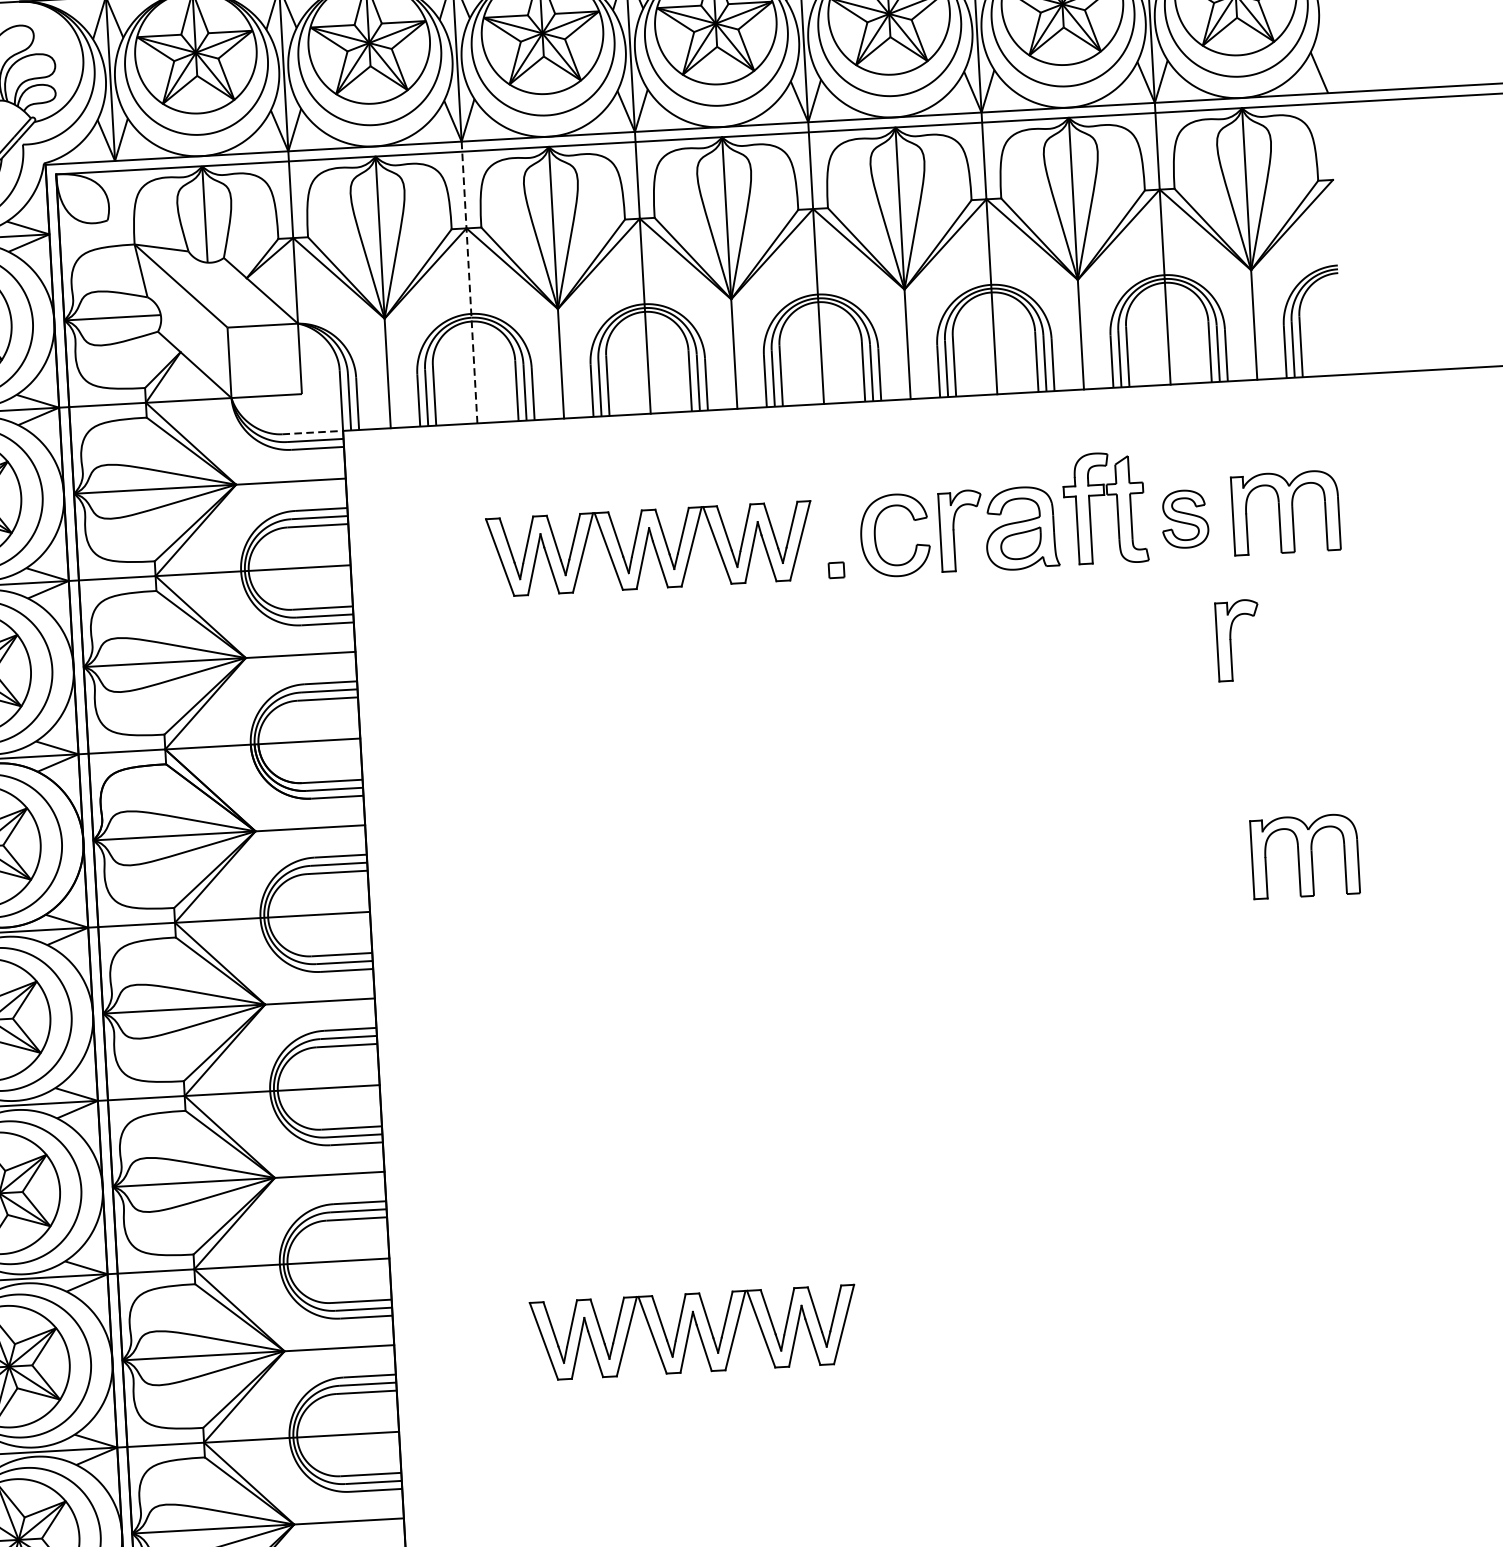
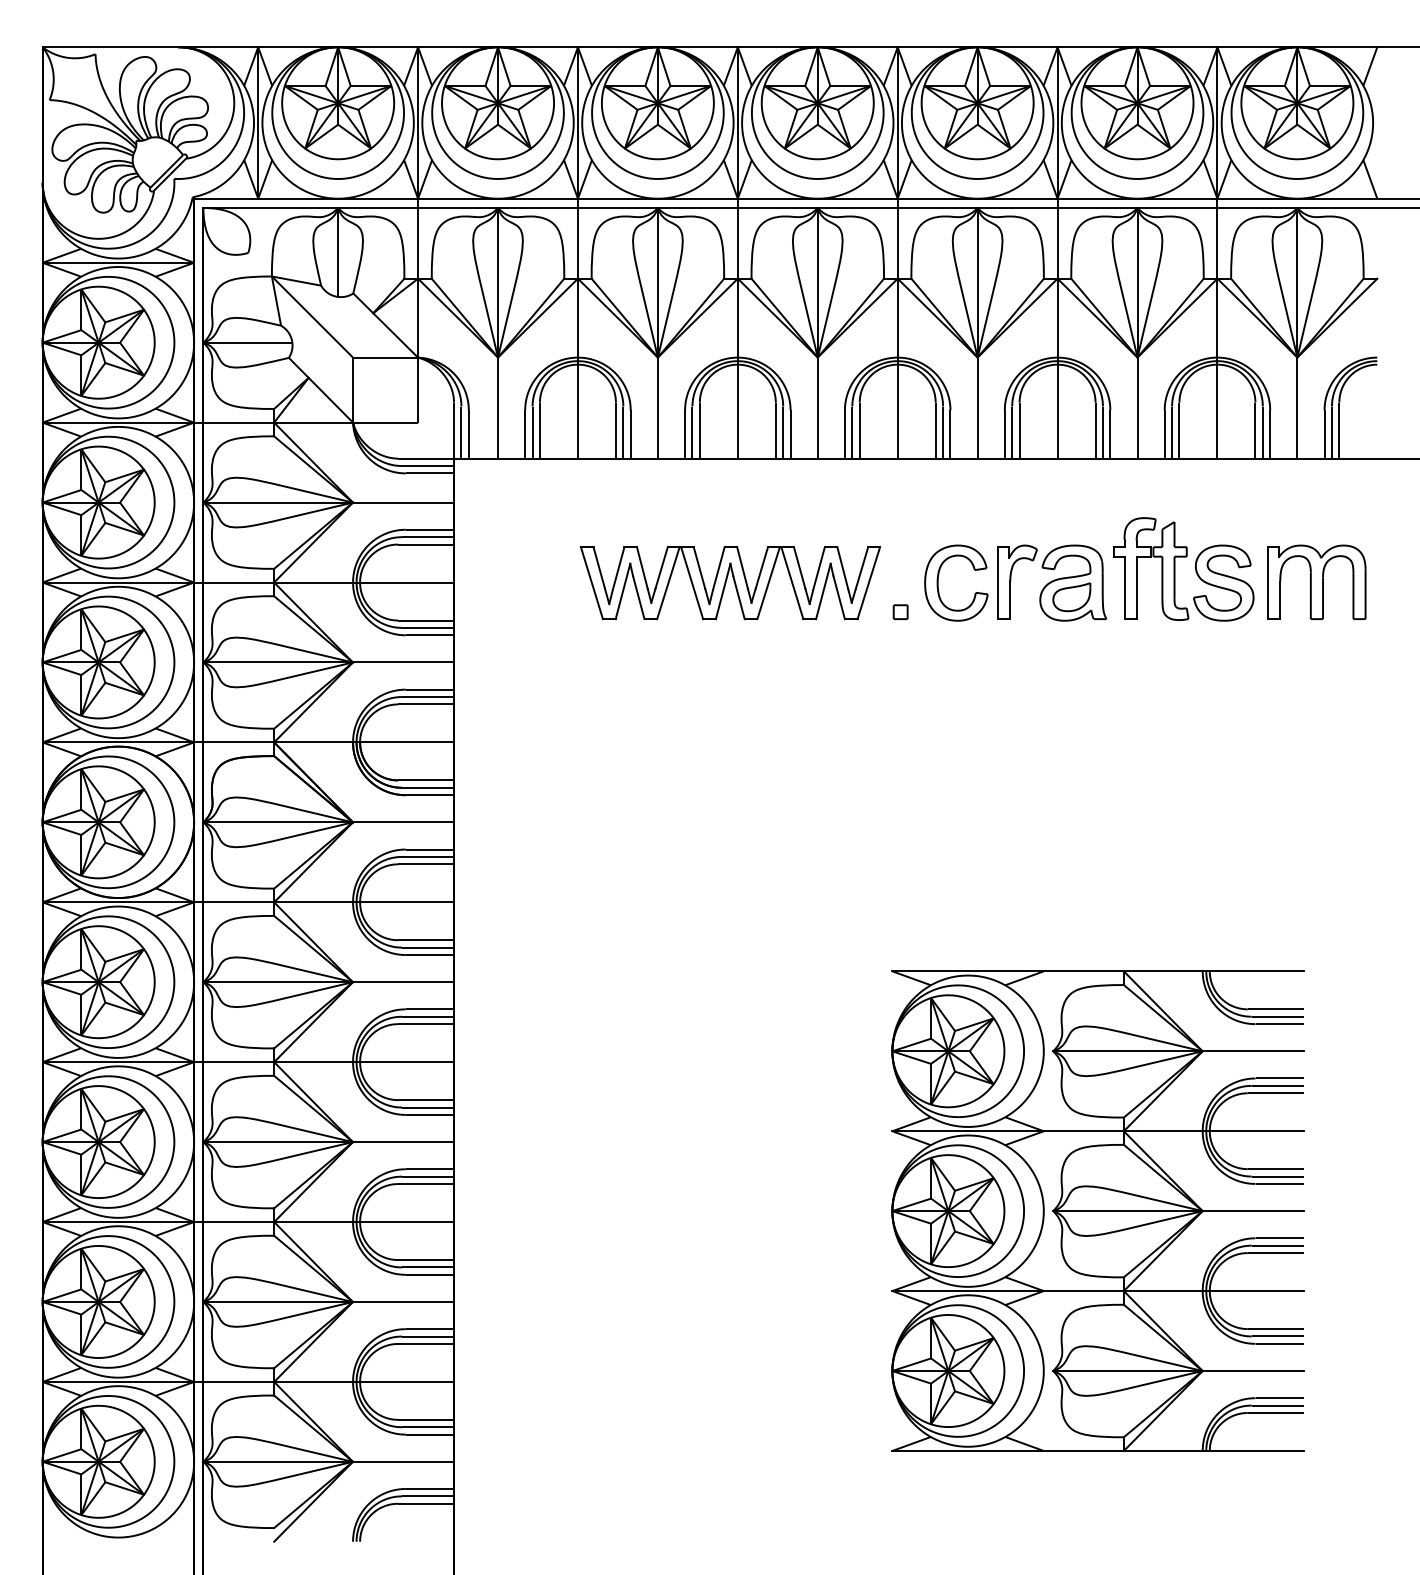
line: (469, 282) -> (577, 328), dashed -> solid
line: (313, 432) -> (426, 458), dashed -> solid
part: (1184, 518) -> (1223, 582), size x1.43
part: (1238, 639) -> (1266, 696), removed
part: (1304, 855) -> (1316, 898), removed
part: (1086, 1206) -> (1097, 1210), added
part: (694, 1333) -> (730, 1306), removed

